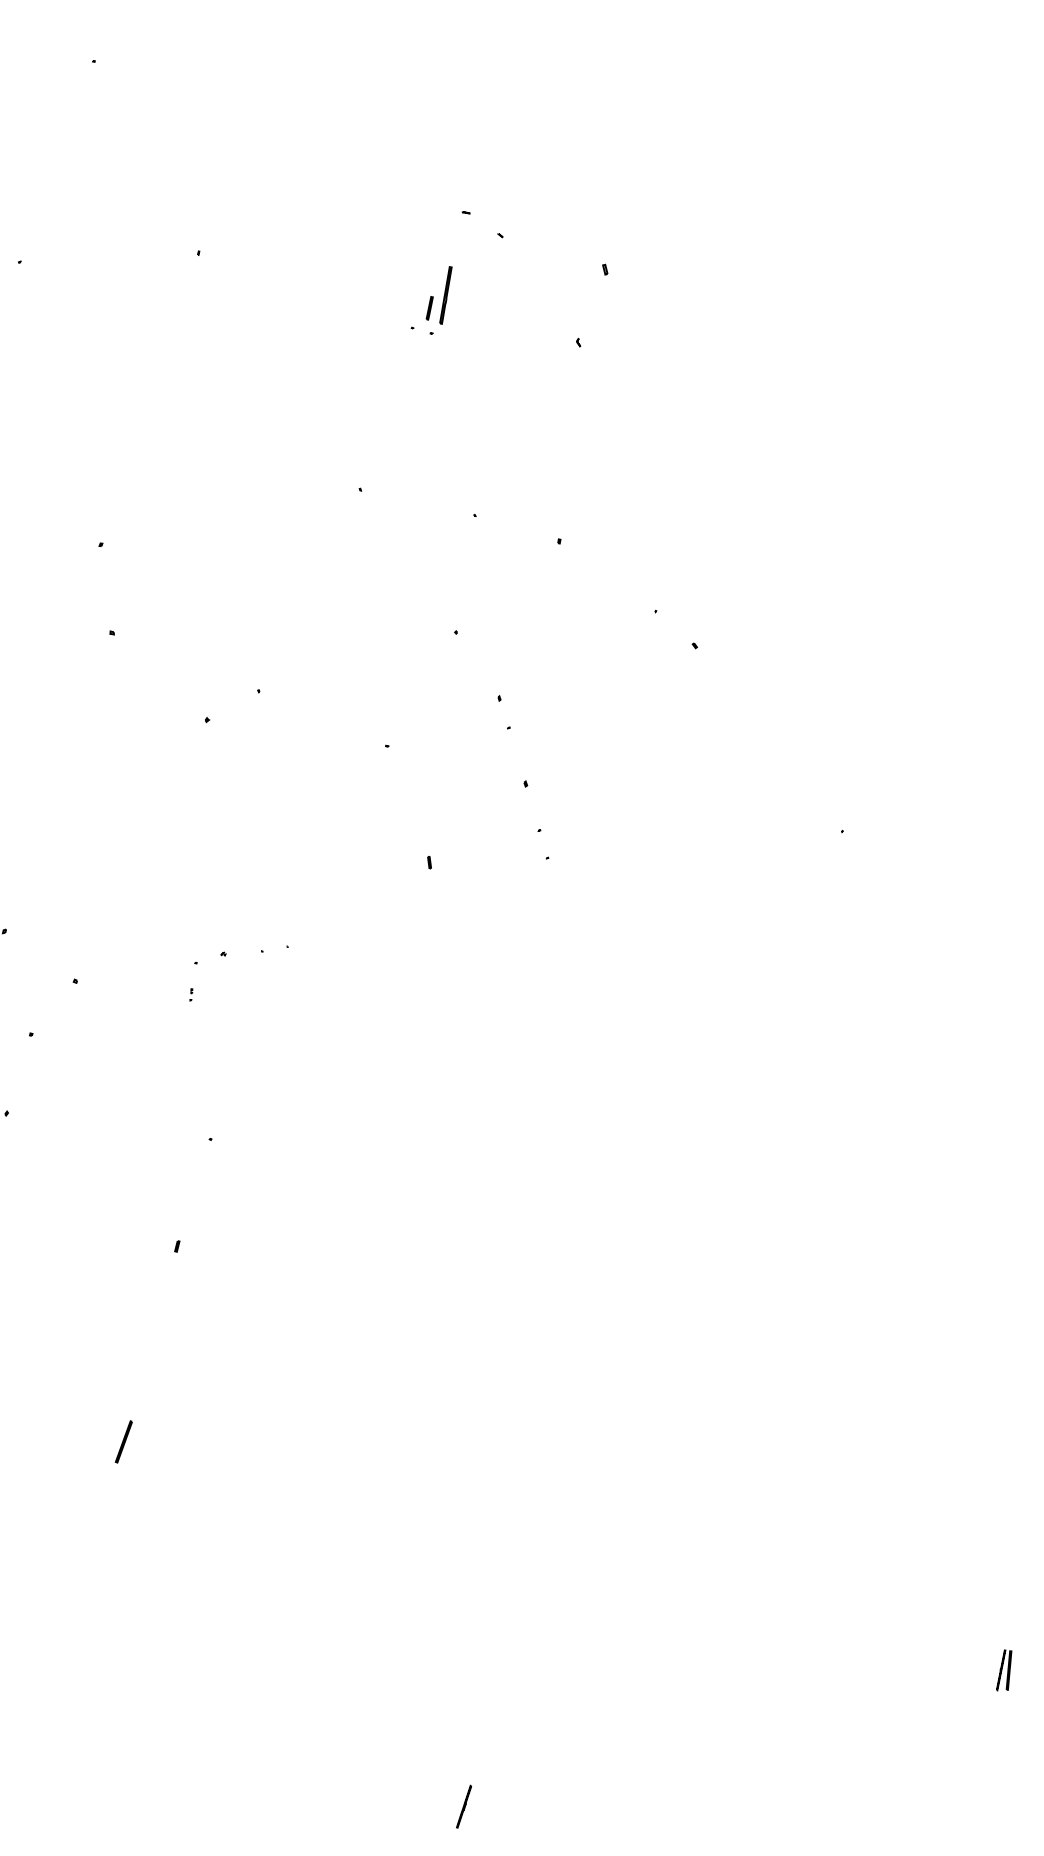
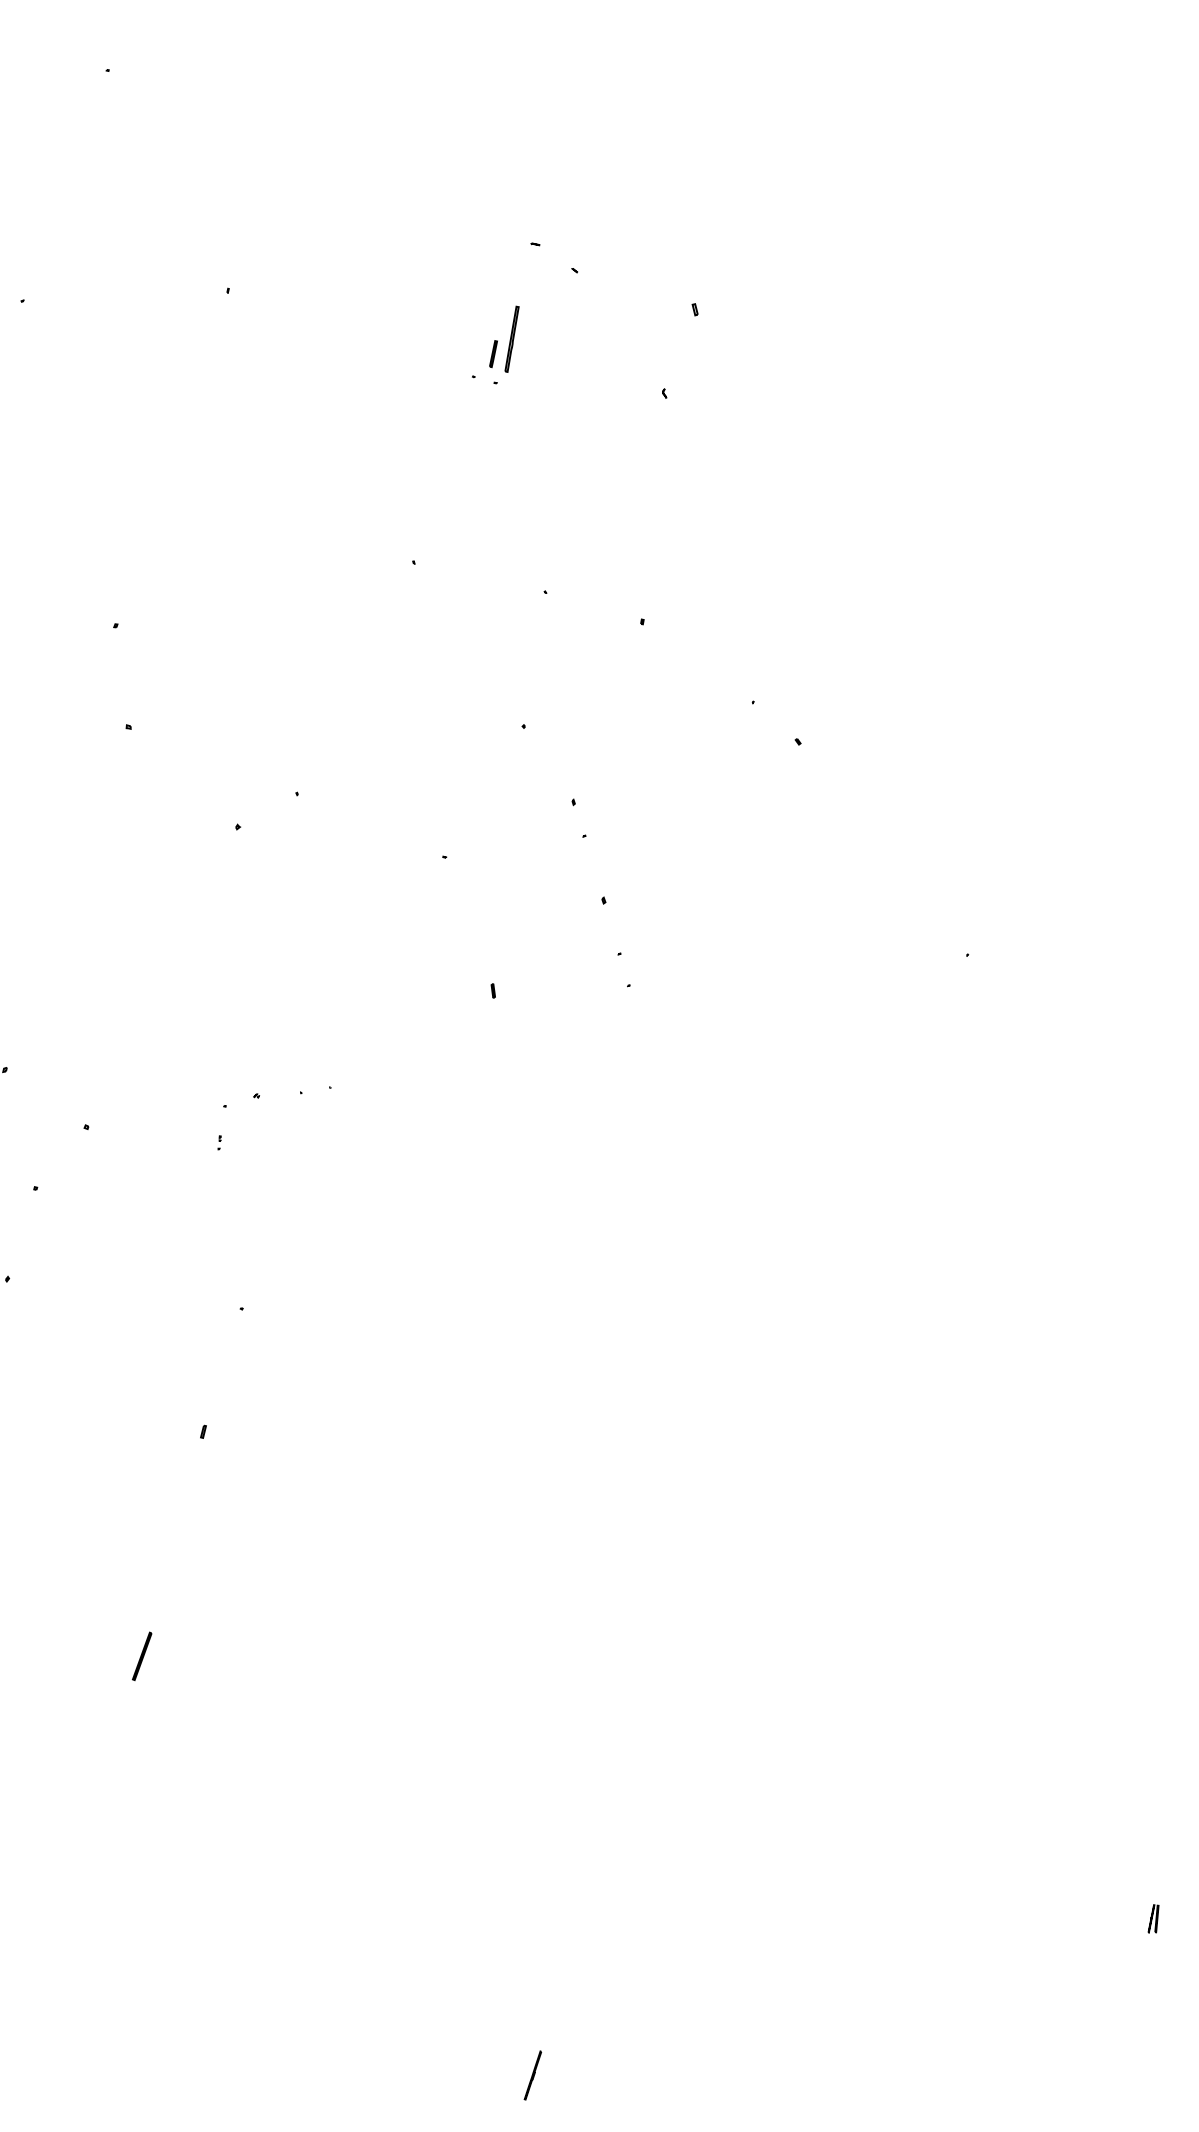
part: (1004, 1670) -> (1153, 1918), size x0.6

